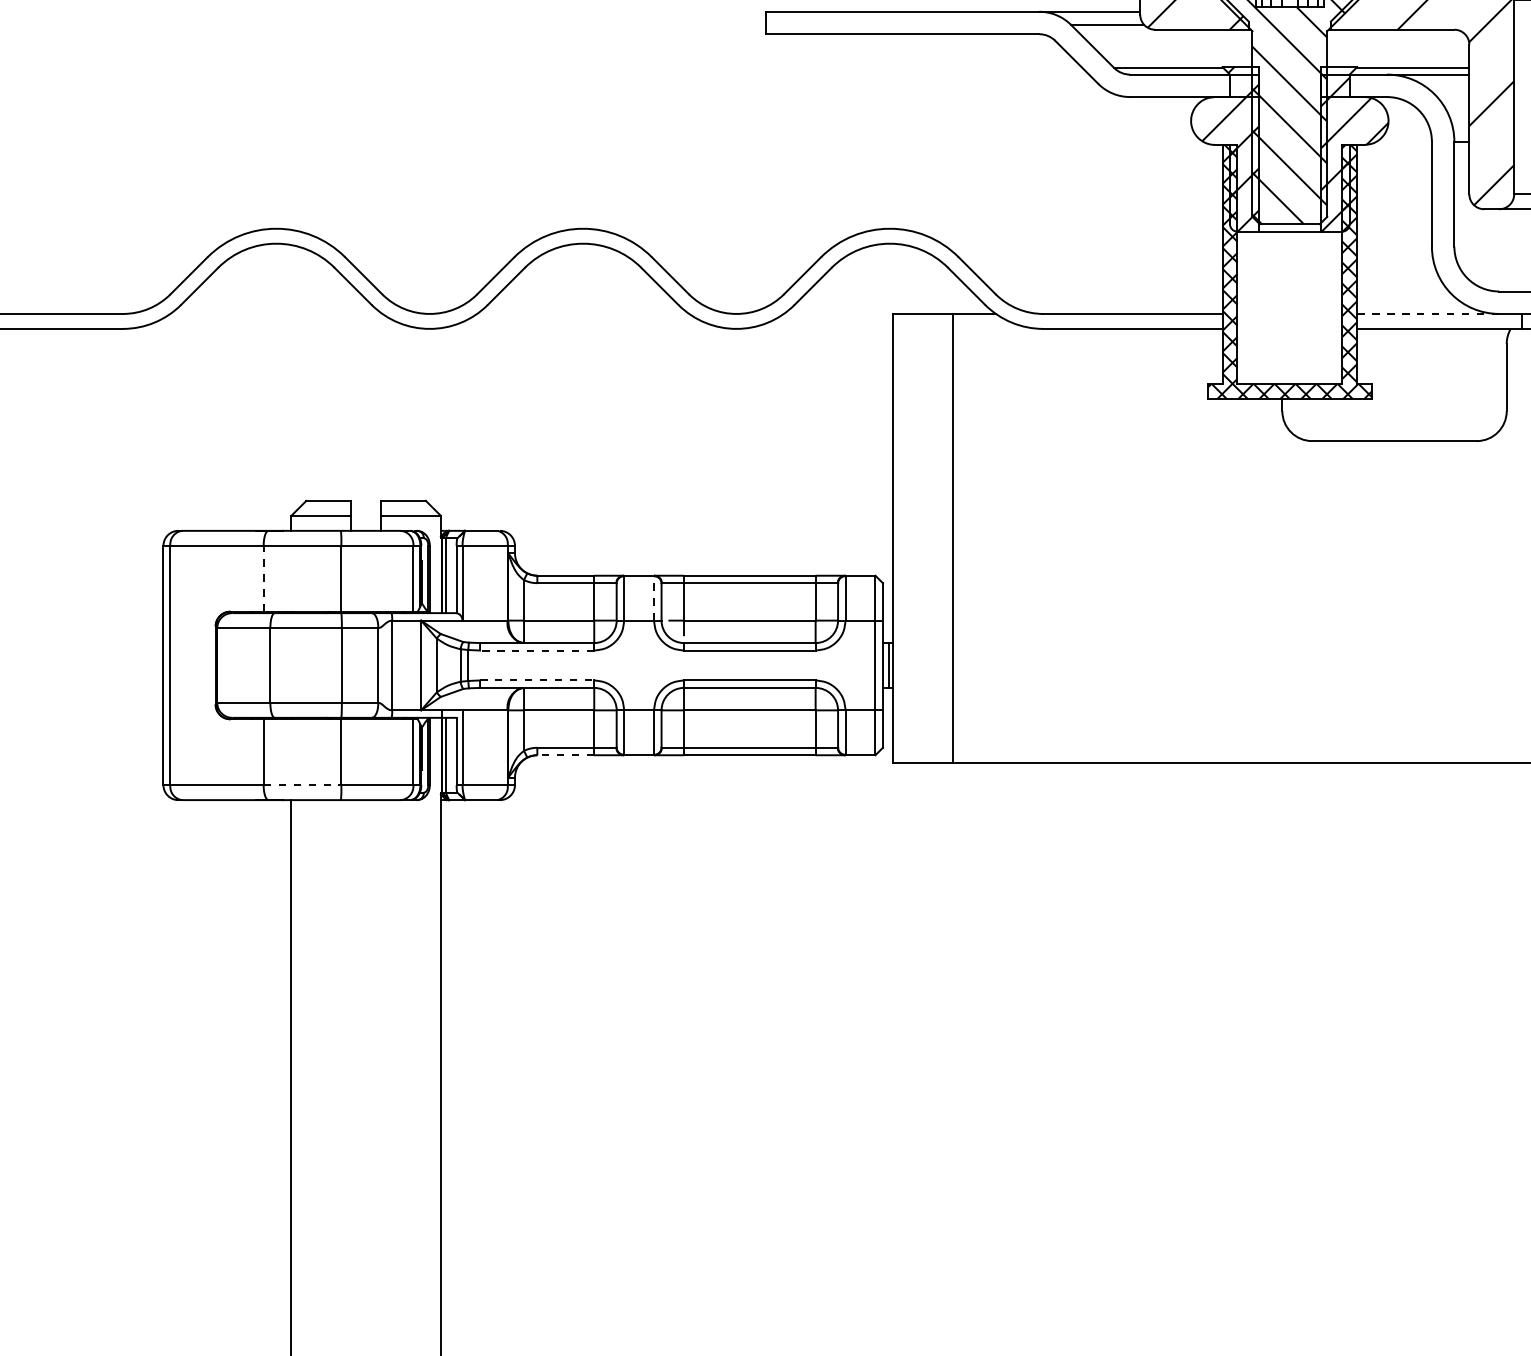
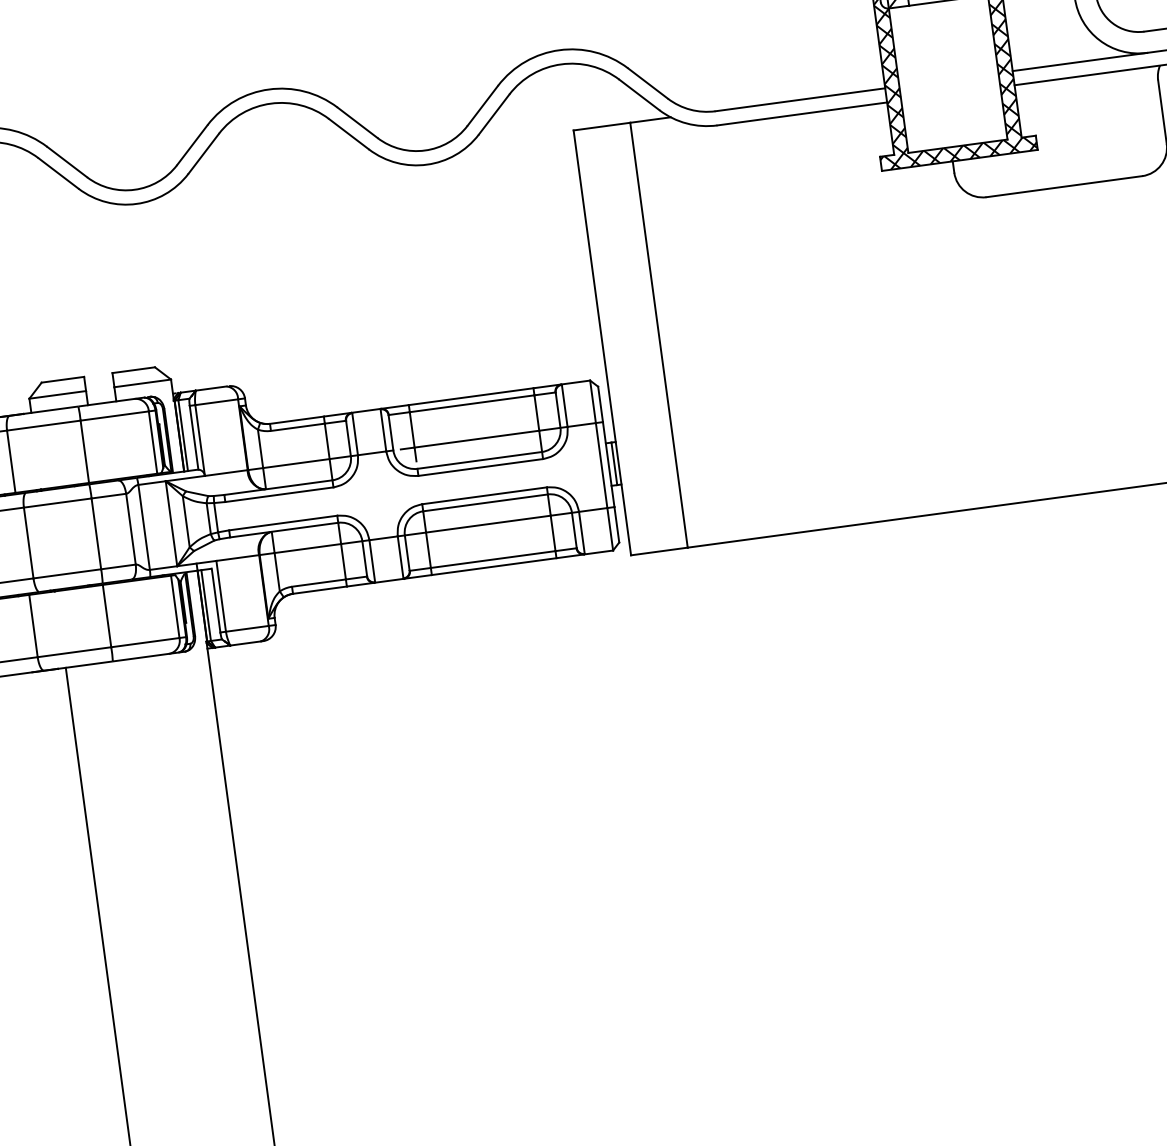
line: (1428, 313) -> (1080, 61), dashed -> solid
line: (263, 578) -> (11, 461), dashed -> solid
line: (654, 597) -> (383, 429), dashed -> solid
line: (536, 650) -> (278, 494), dashed -> solid
line: (537, 680) -> (283, 523), dashed -> solid
line: (565, 755) -> (319, 590), dashed -> solid
line: (302, 785) -> (74, 652), dashed -> solid

